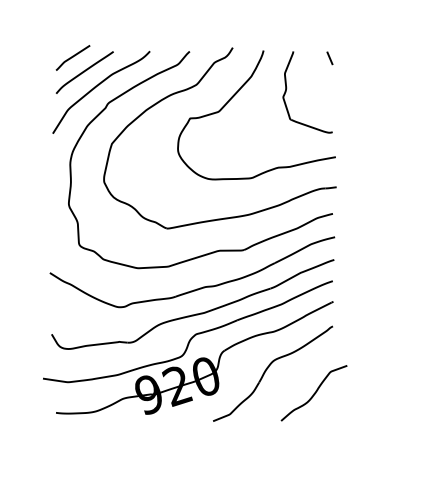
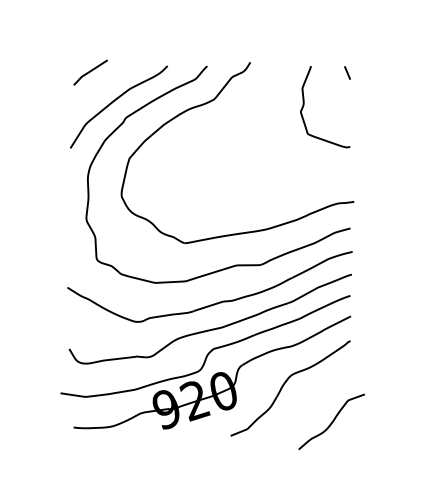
curve: (84, 71) -> (102, 86), removed
curve: (235, 94) -> (253, 109), removed
curve: (313, 392) -> (331, 421), moved

